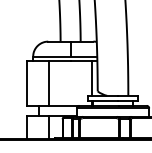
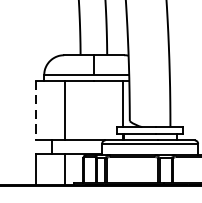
line: (27, 83) -> (36, 110), solid -> dashed

